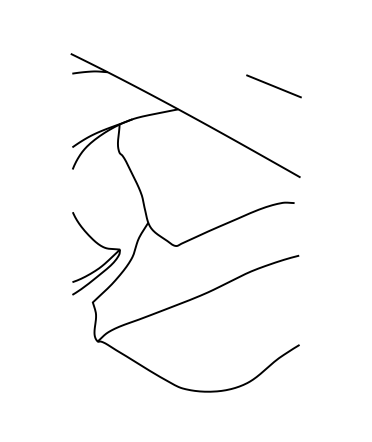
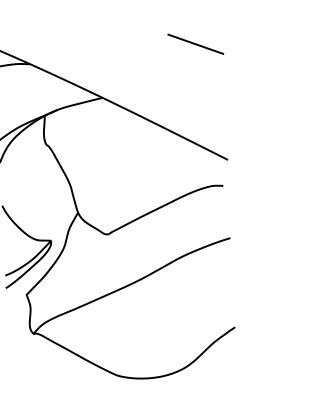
line: (273, 86) -> (195, 44), moved

